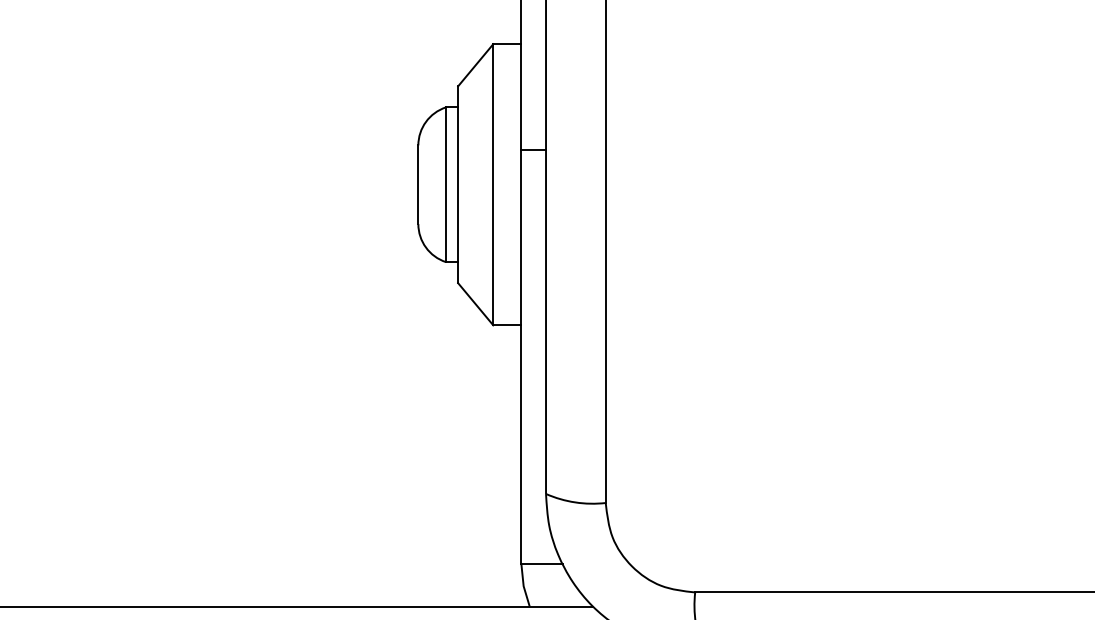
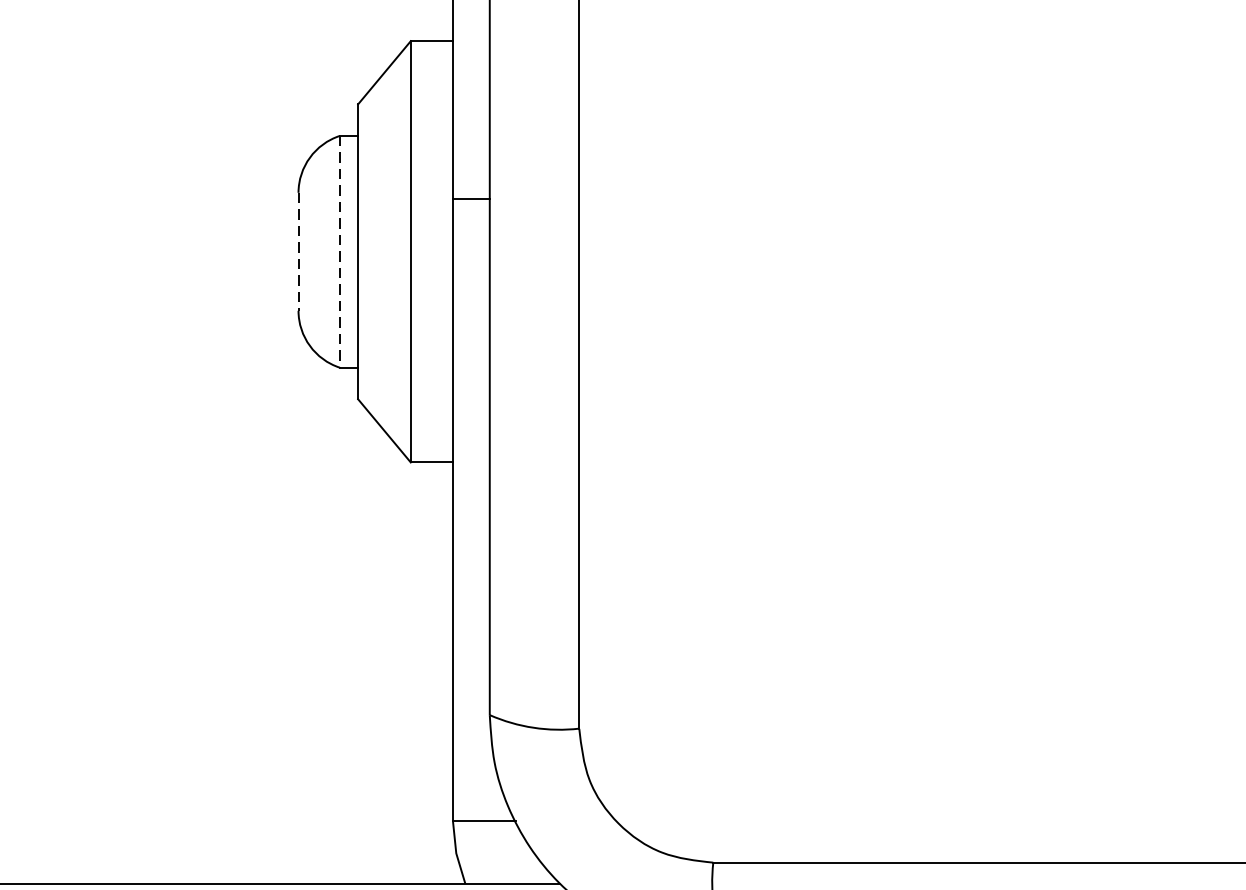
line: (418, 185) -> (298, 252), solid -> dashed
line: (445, 185) -> (339, 252), solid -> dashed

